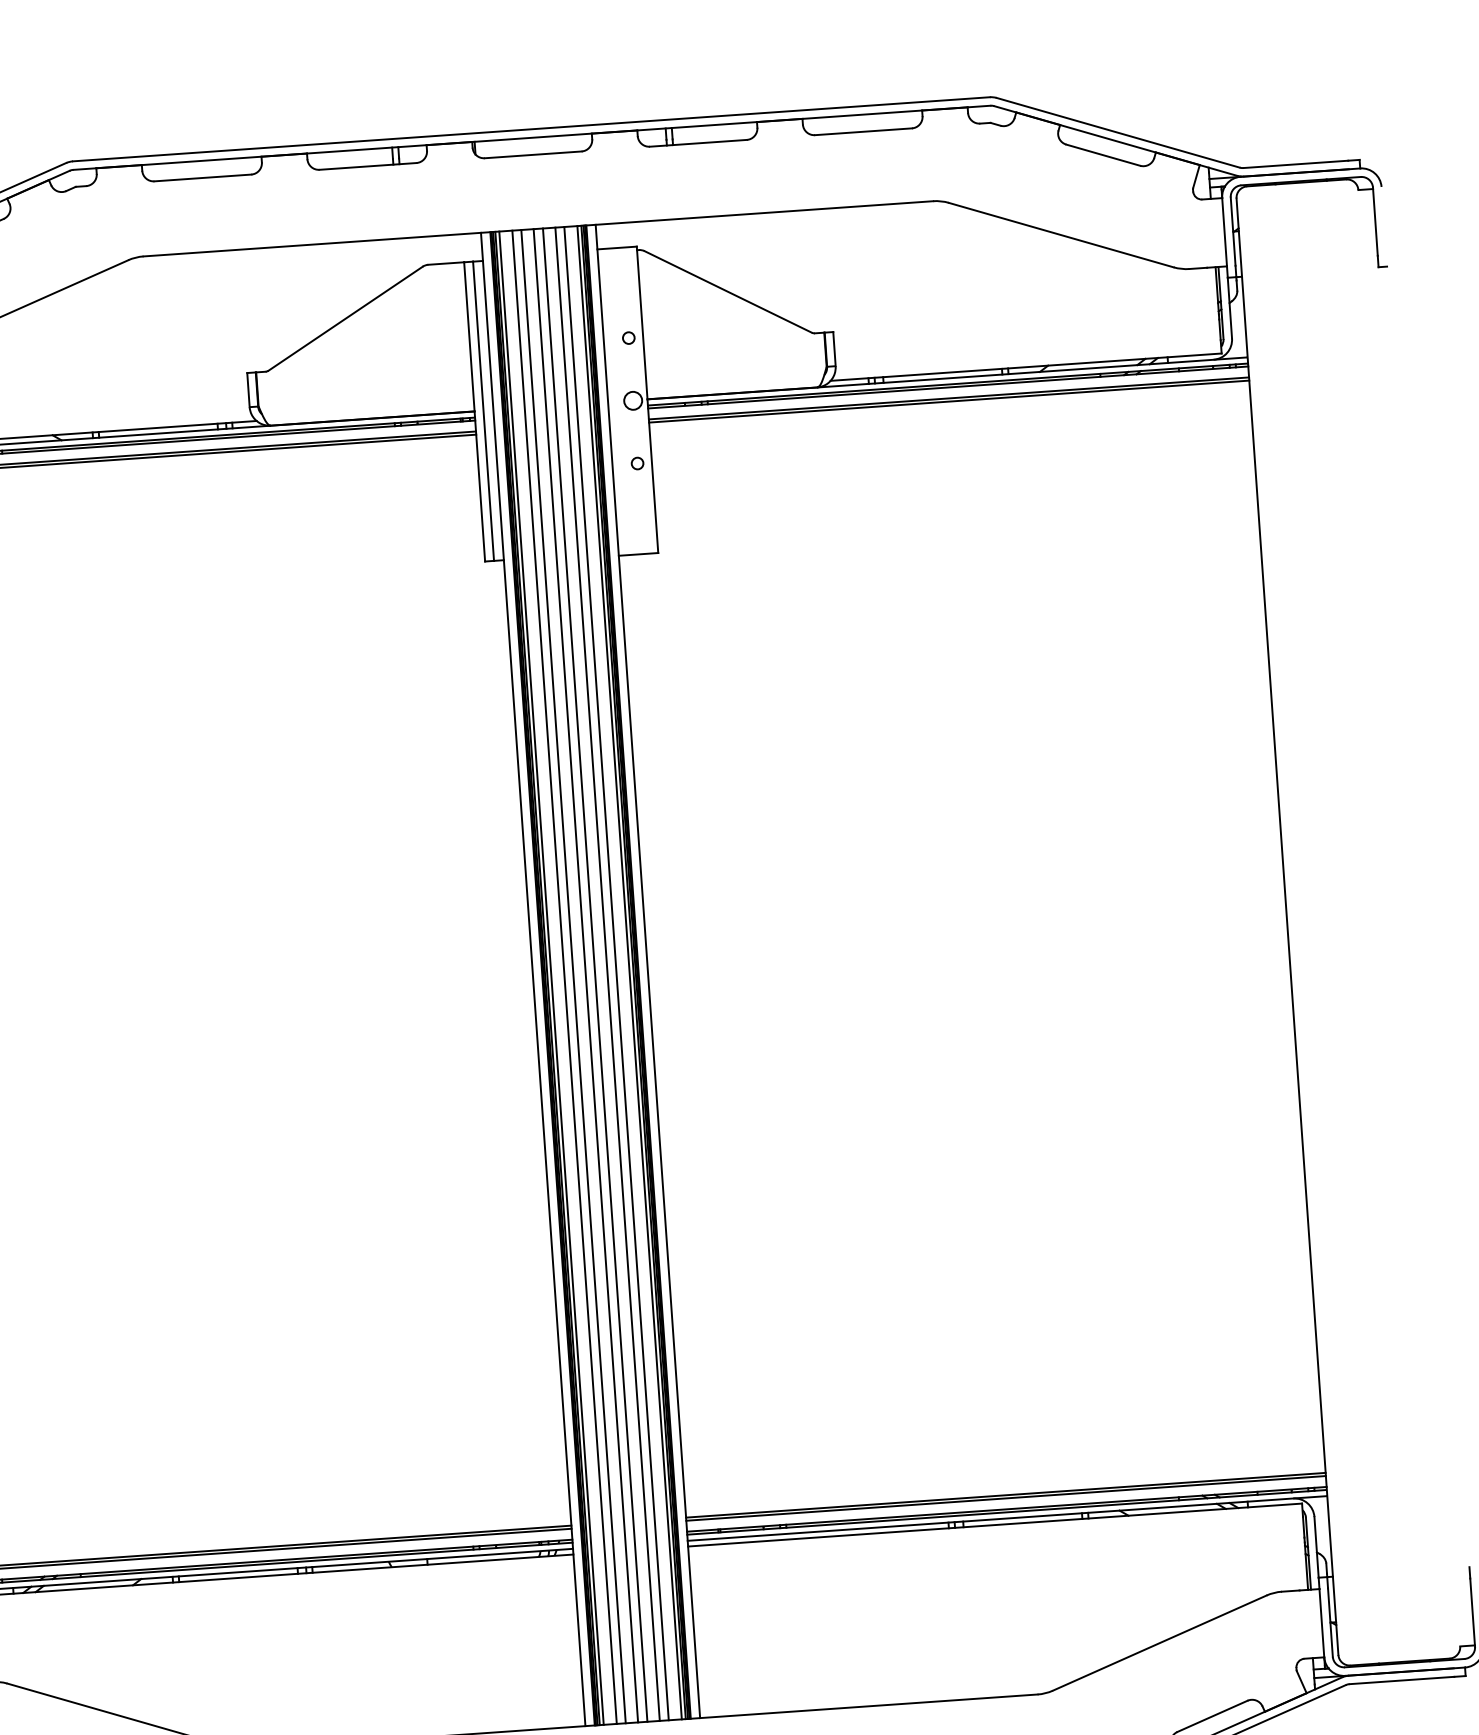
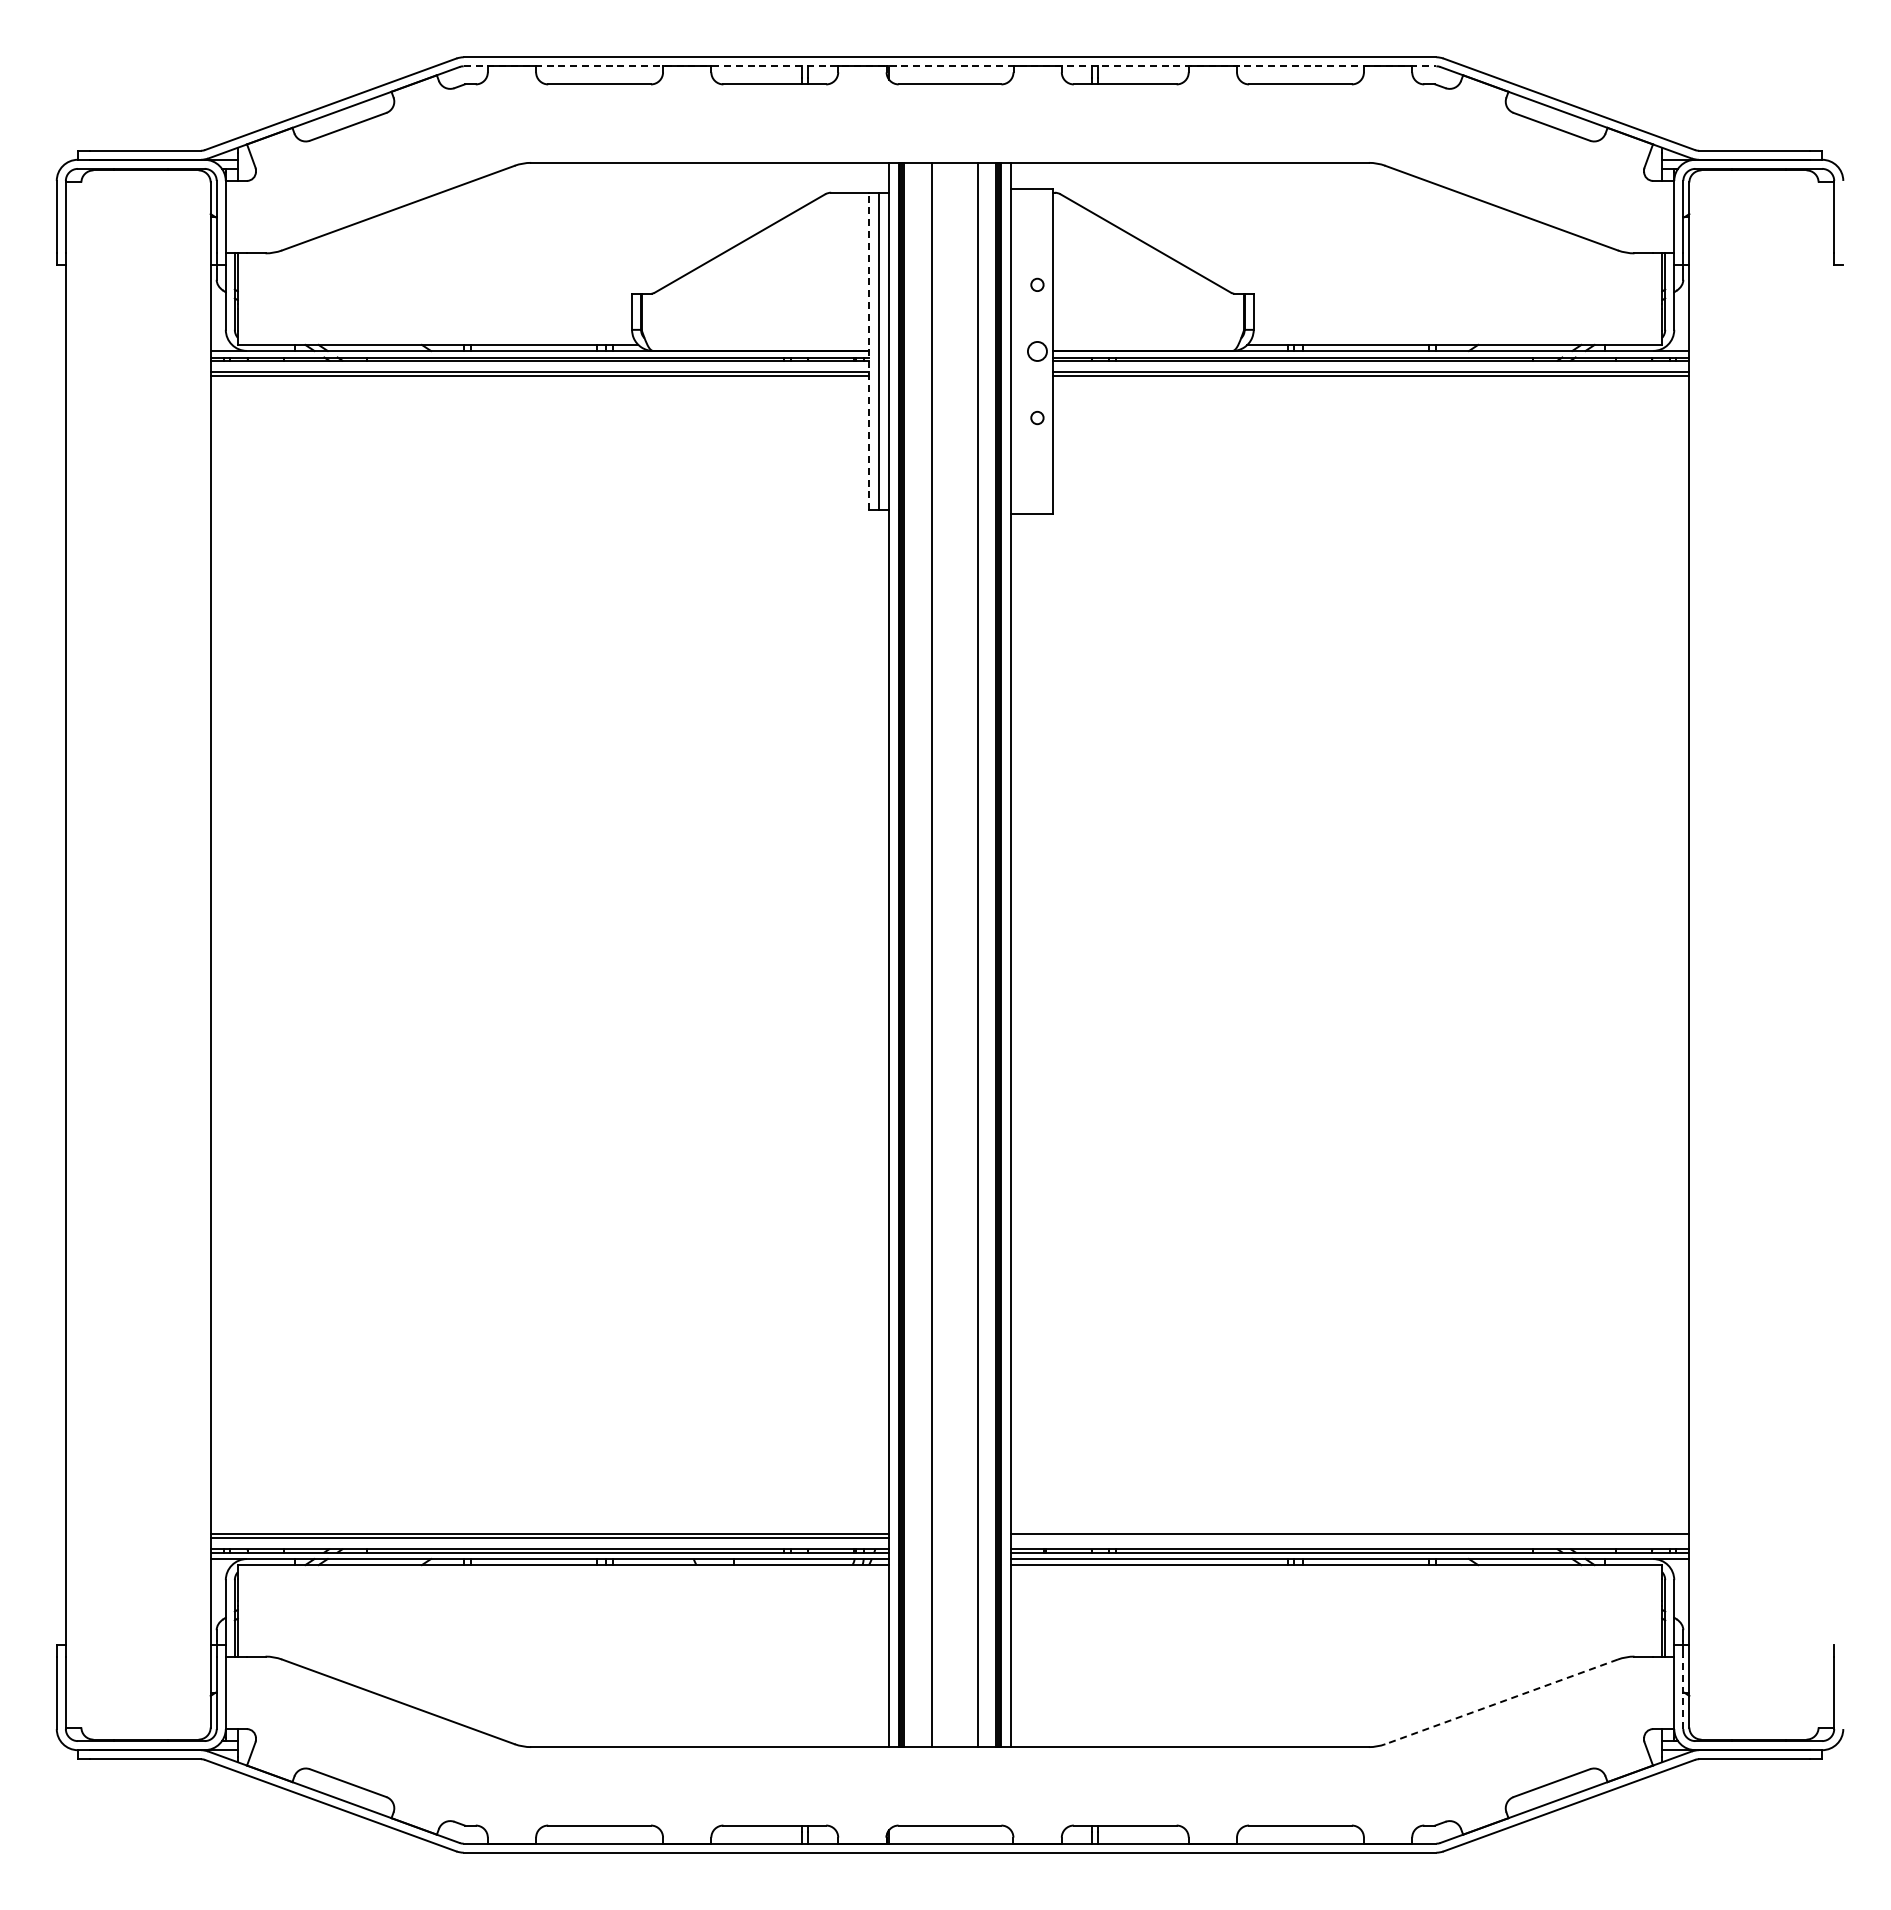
line: (532, 137) -> (950, 66), solid -> dashed
line: (474, 411) -> (869, 351), solid -> dashed
line: (629, 972) -> (991, 954), removed
line: (607, 973) -> (968, 954), removed
line: (594, 974) -> (954, 954), removed
line: (586, 975) -> (945, 954), removed
line: (564, 976) -> (922, 954), removed
line: (551, 977) -> (908, 954), removed
line: (1005, 1498) -> (1349, 1537), removed
line: (1330, 1622) -> (1683, 1692), solid -> dashed
line: (1159, 1642) -> (1501, 1701), solid -> dashed

